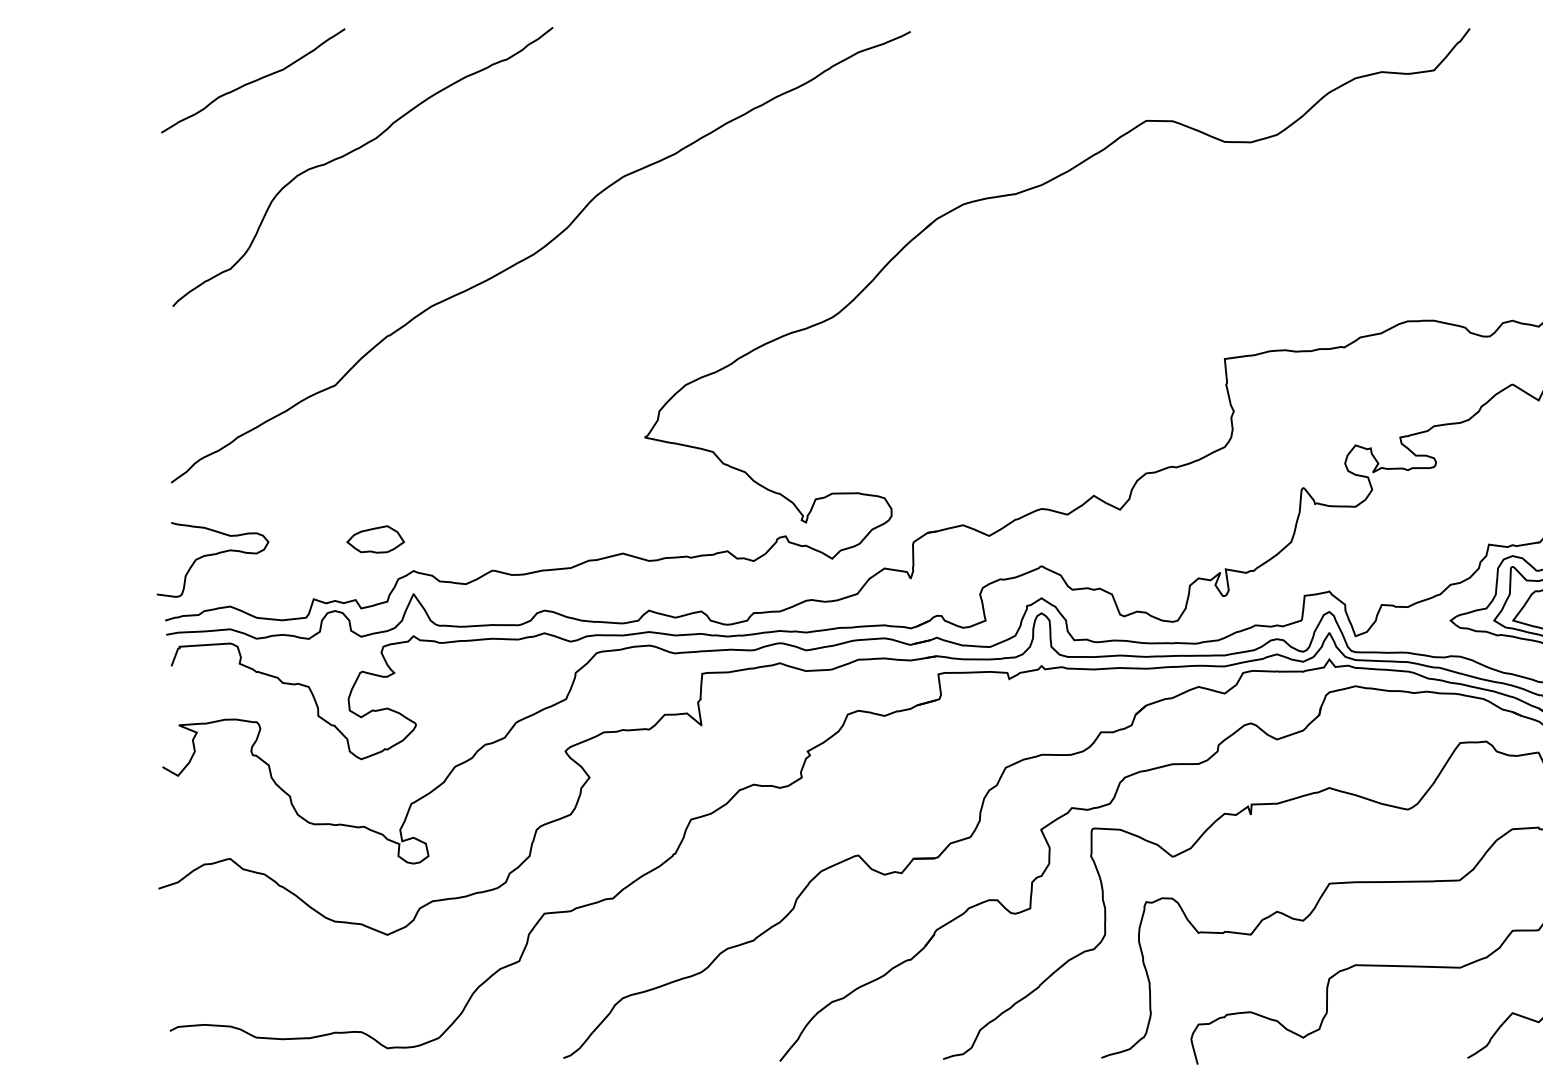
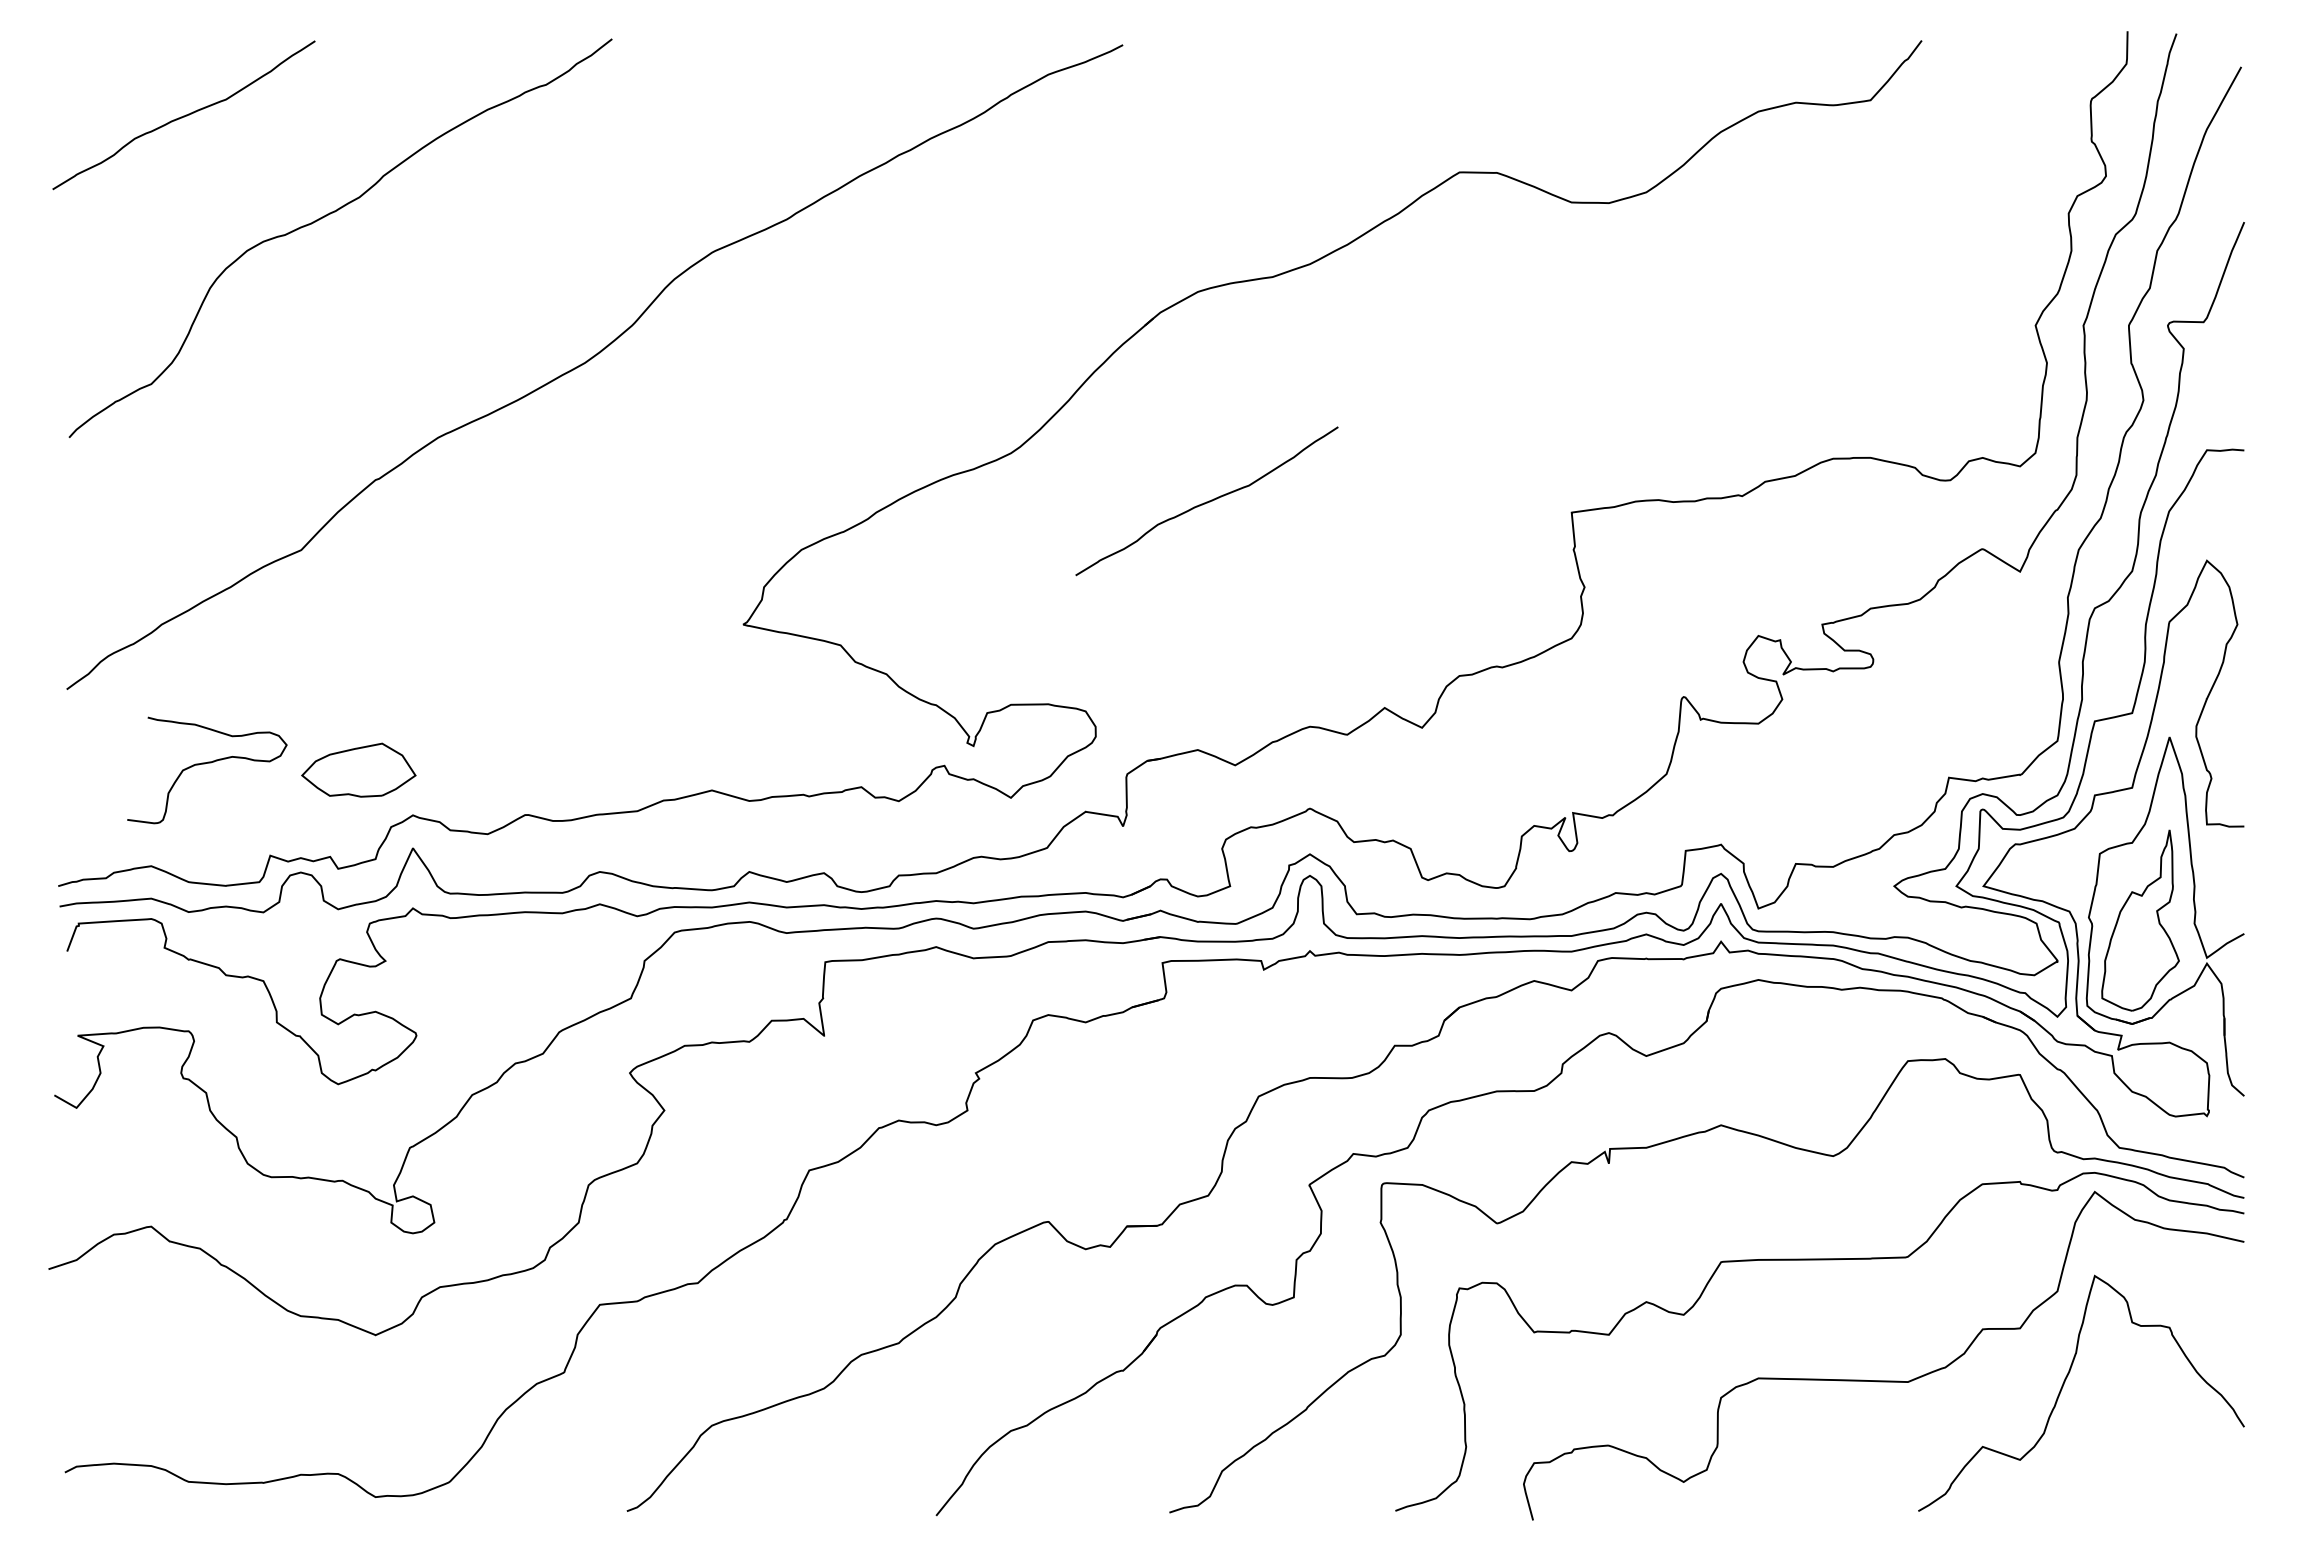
curve: (969, 351) -> (1206, 501), added
part: (375, 539) -> (358, 770), size x1.4
curve: (211, 555) -> (205, 764), moved

